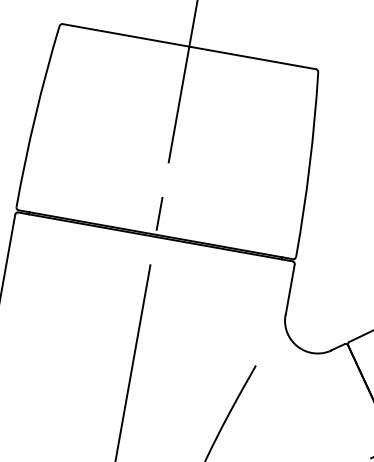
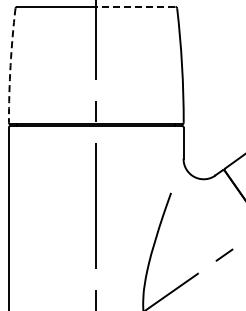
line: (252, 57) -> (135, 6), solid -> dashed
arc: (35, 115) -> (10, 65), solid -> dashed

